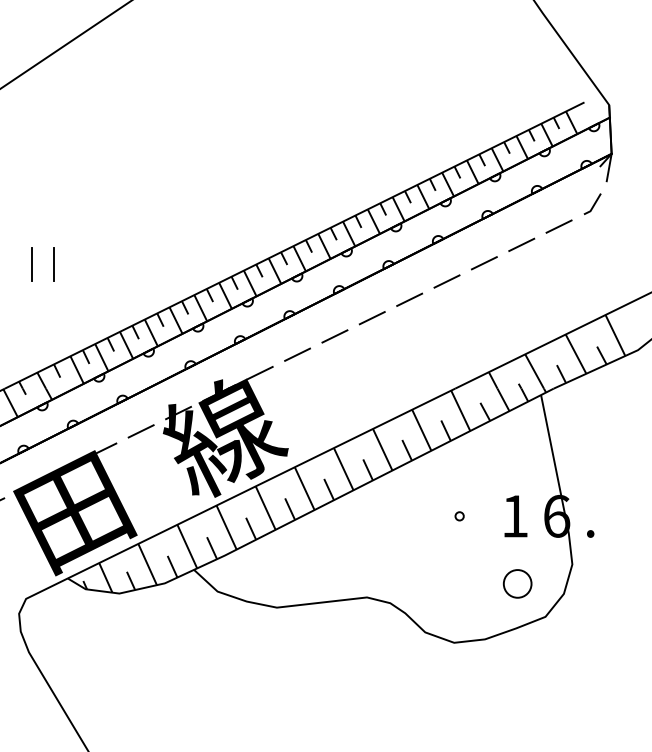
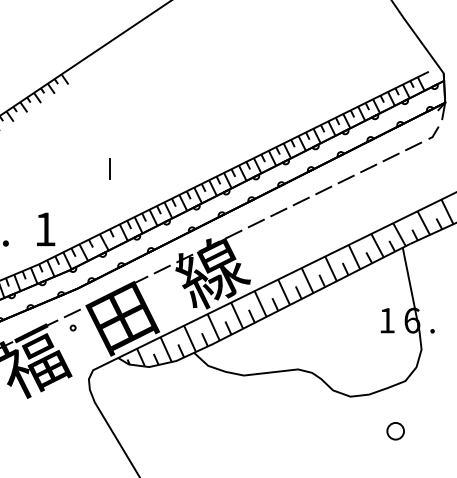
line: (31, 263) -> (96, 168), removed
circle: (459, 516) -> (353, 320), removed
circle: (517, 584) -> (395, 431), moved

